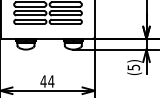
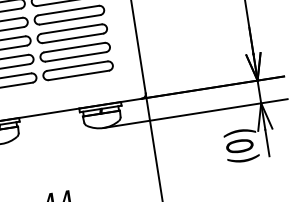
text: (133, 67) -> (239, 146), (5) -> (0)

